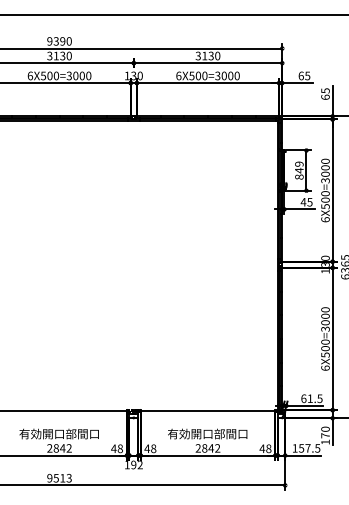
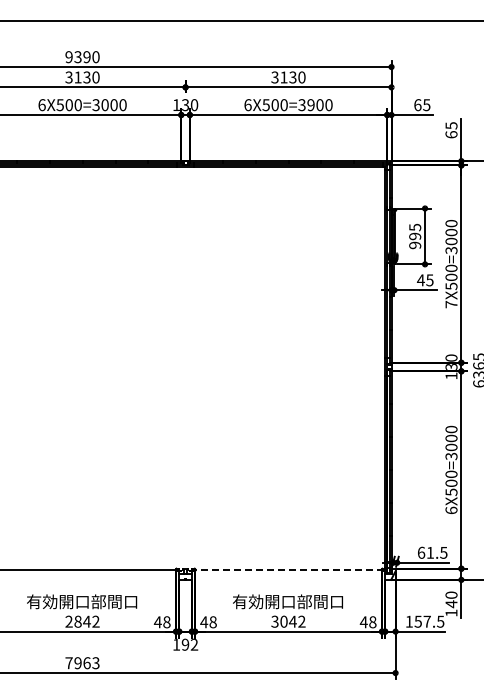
text: (223, 76) -> (310, 105), 6X500=3000 -> 6X500=3900
text: (299, 170) -> (415, 236), 849 -> 995
text: (325, 219) -> (451, 304), 6X500=3000 -> 7X500=3000
line: (208, 411) -> (288, 570), solid -> dashed
text: (325, 435) -> (451, 604), 170 -> 140
text: (201, 448) -> (279, 621), 2842 -> 3042
text: (55, 478) -> (77, 663), 9513 -> 7963

